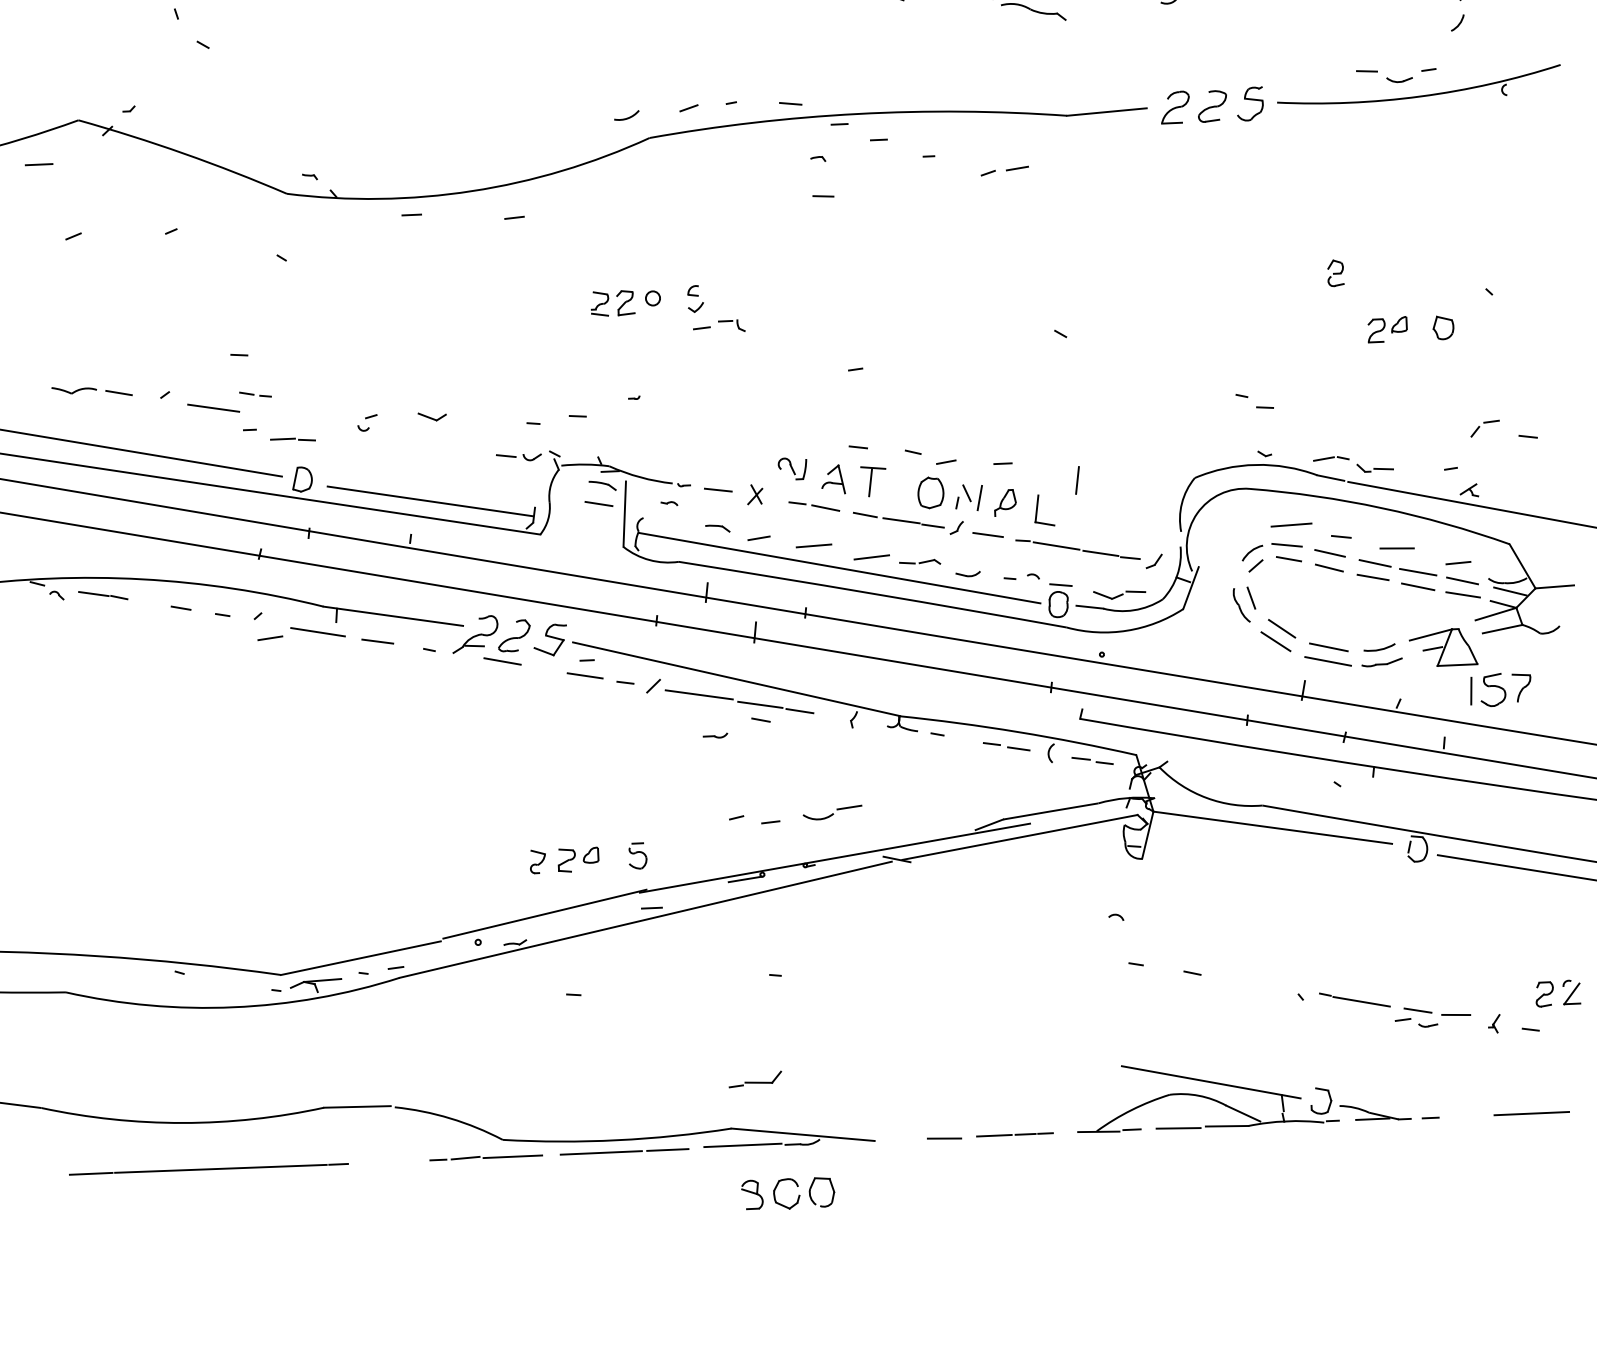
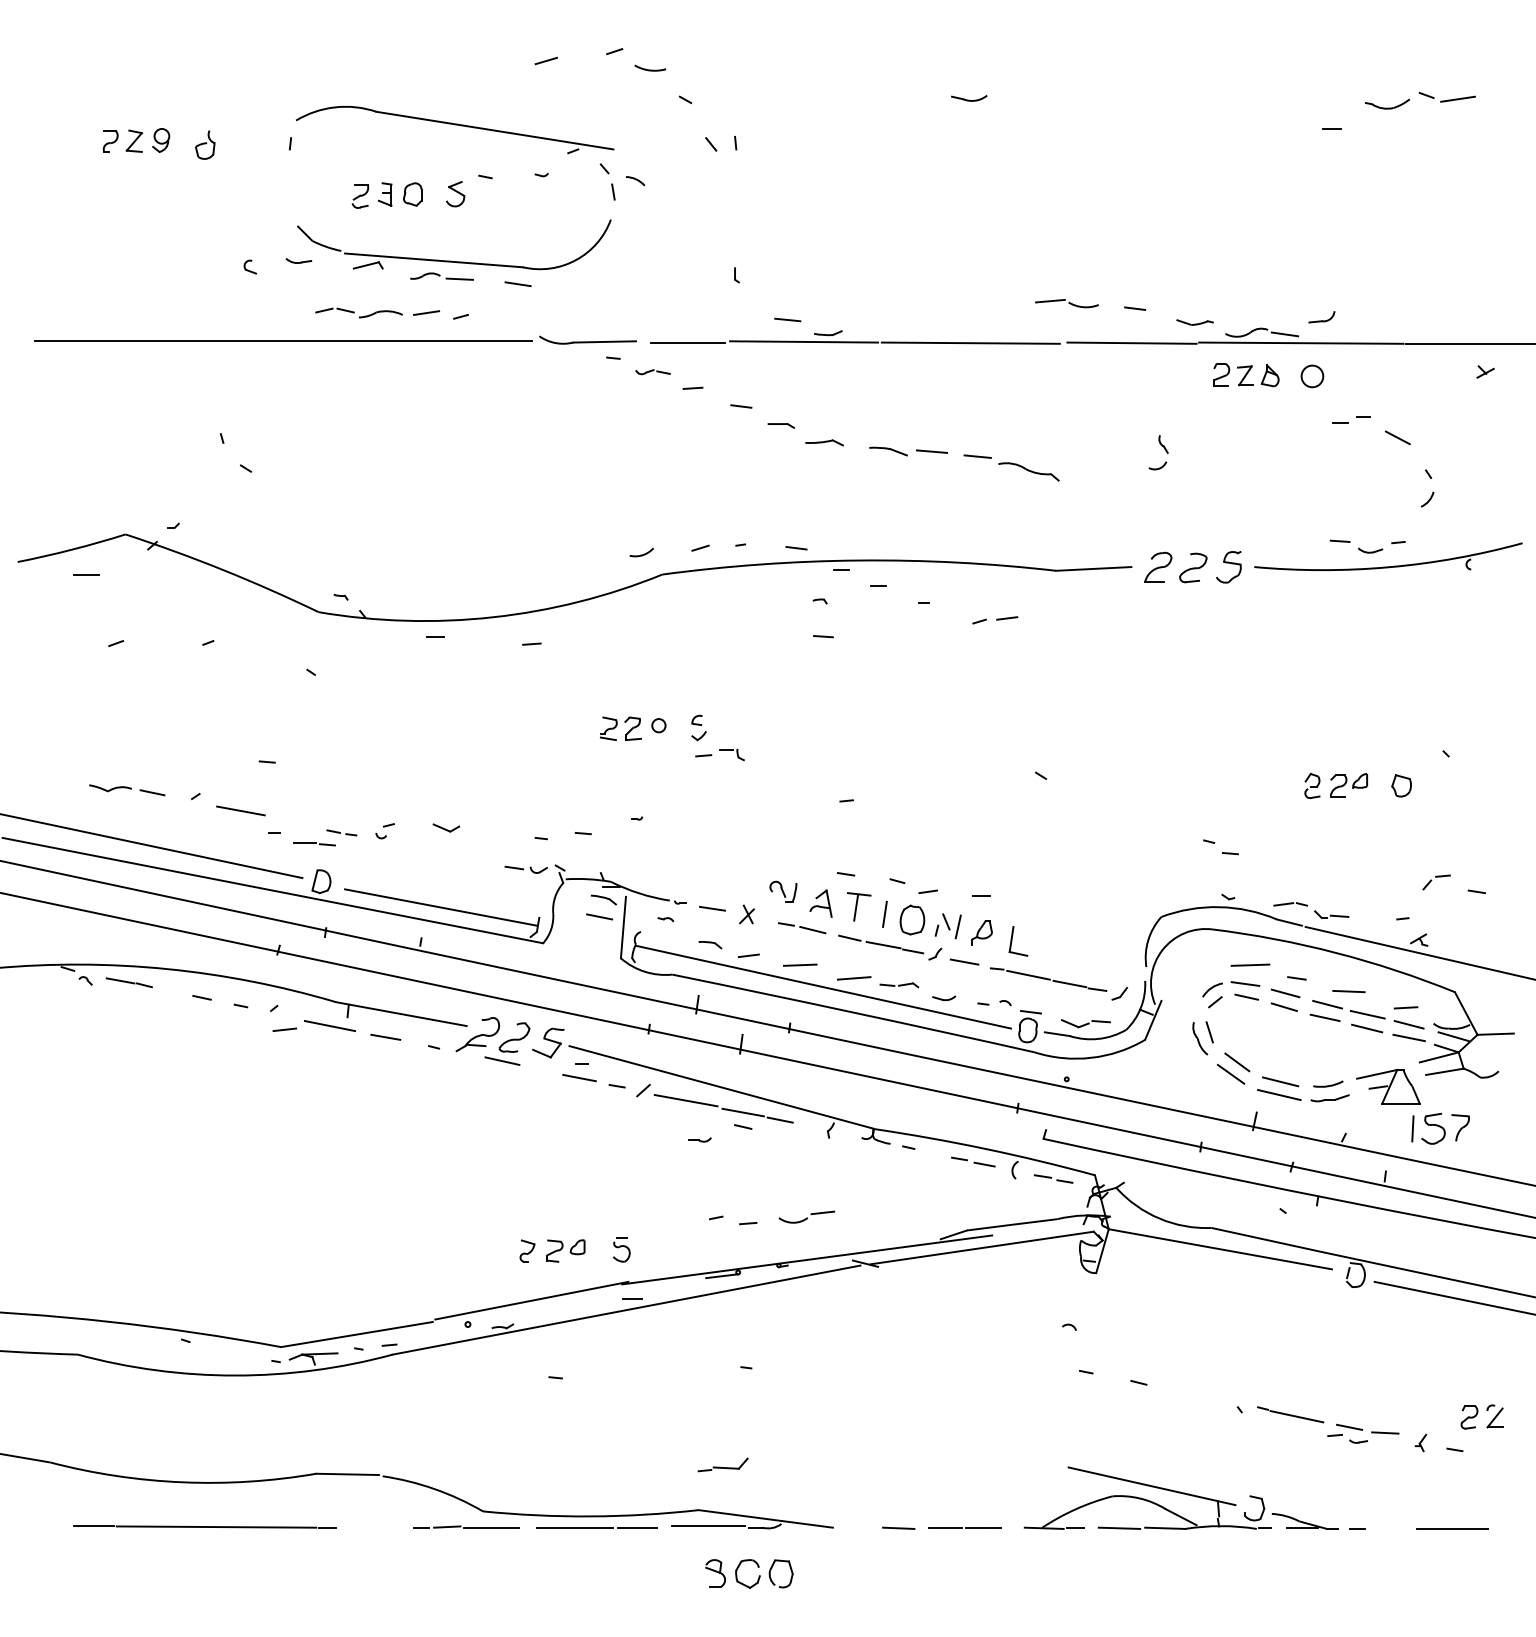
part: (1335, 272) -> (1312, 785), moved
line: (254, 394) -> (340, 832), moved
line: (1077, 479) -> (884, 913), moved

